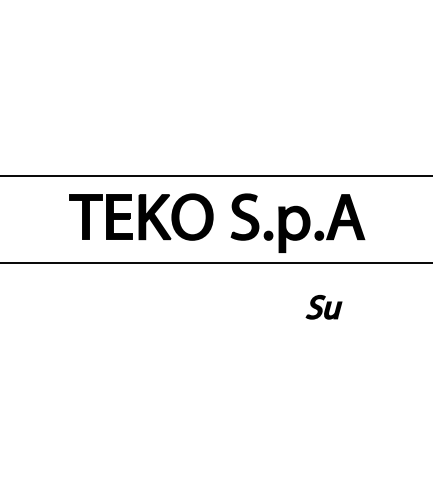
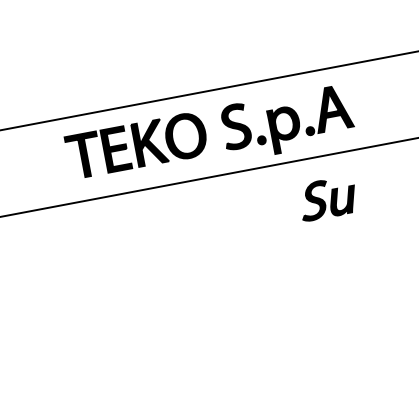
part: (323, 307) -> (327, 198), size x1.67

